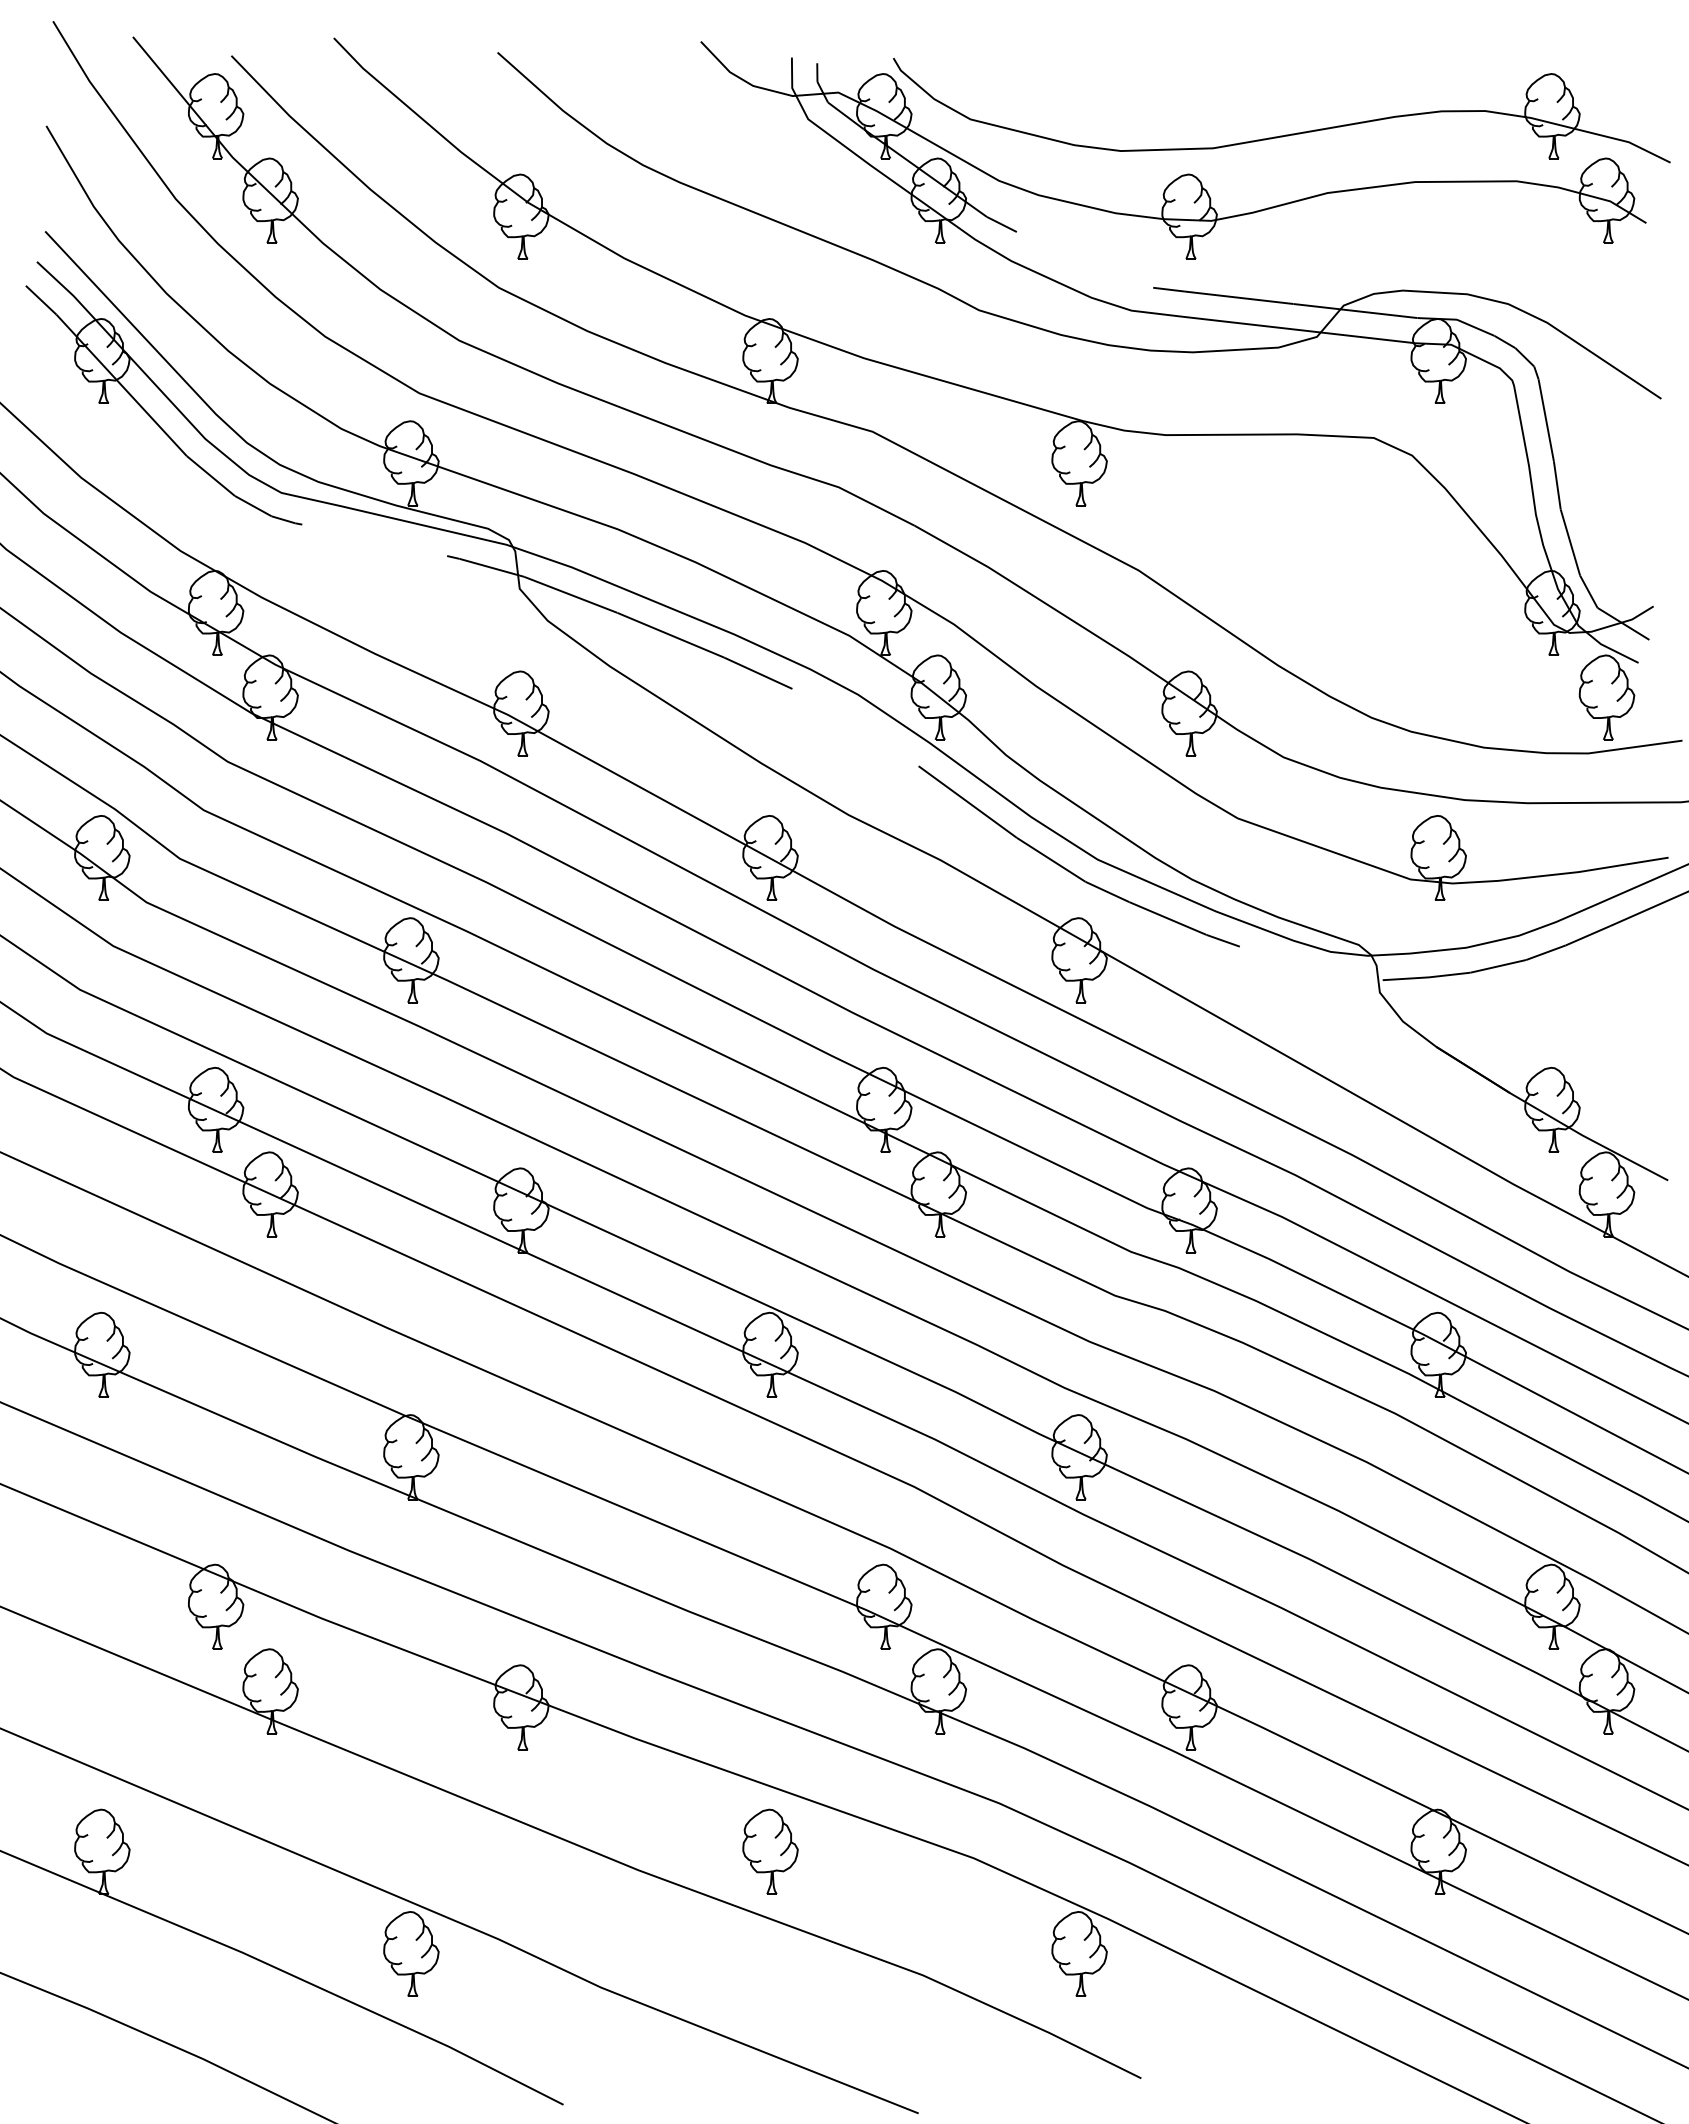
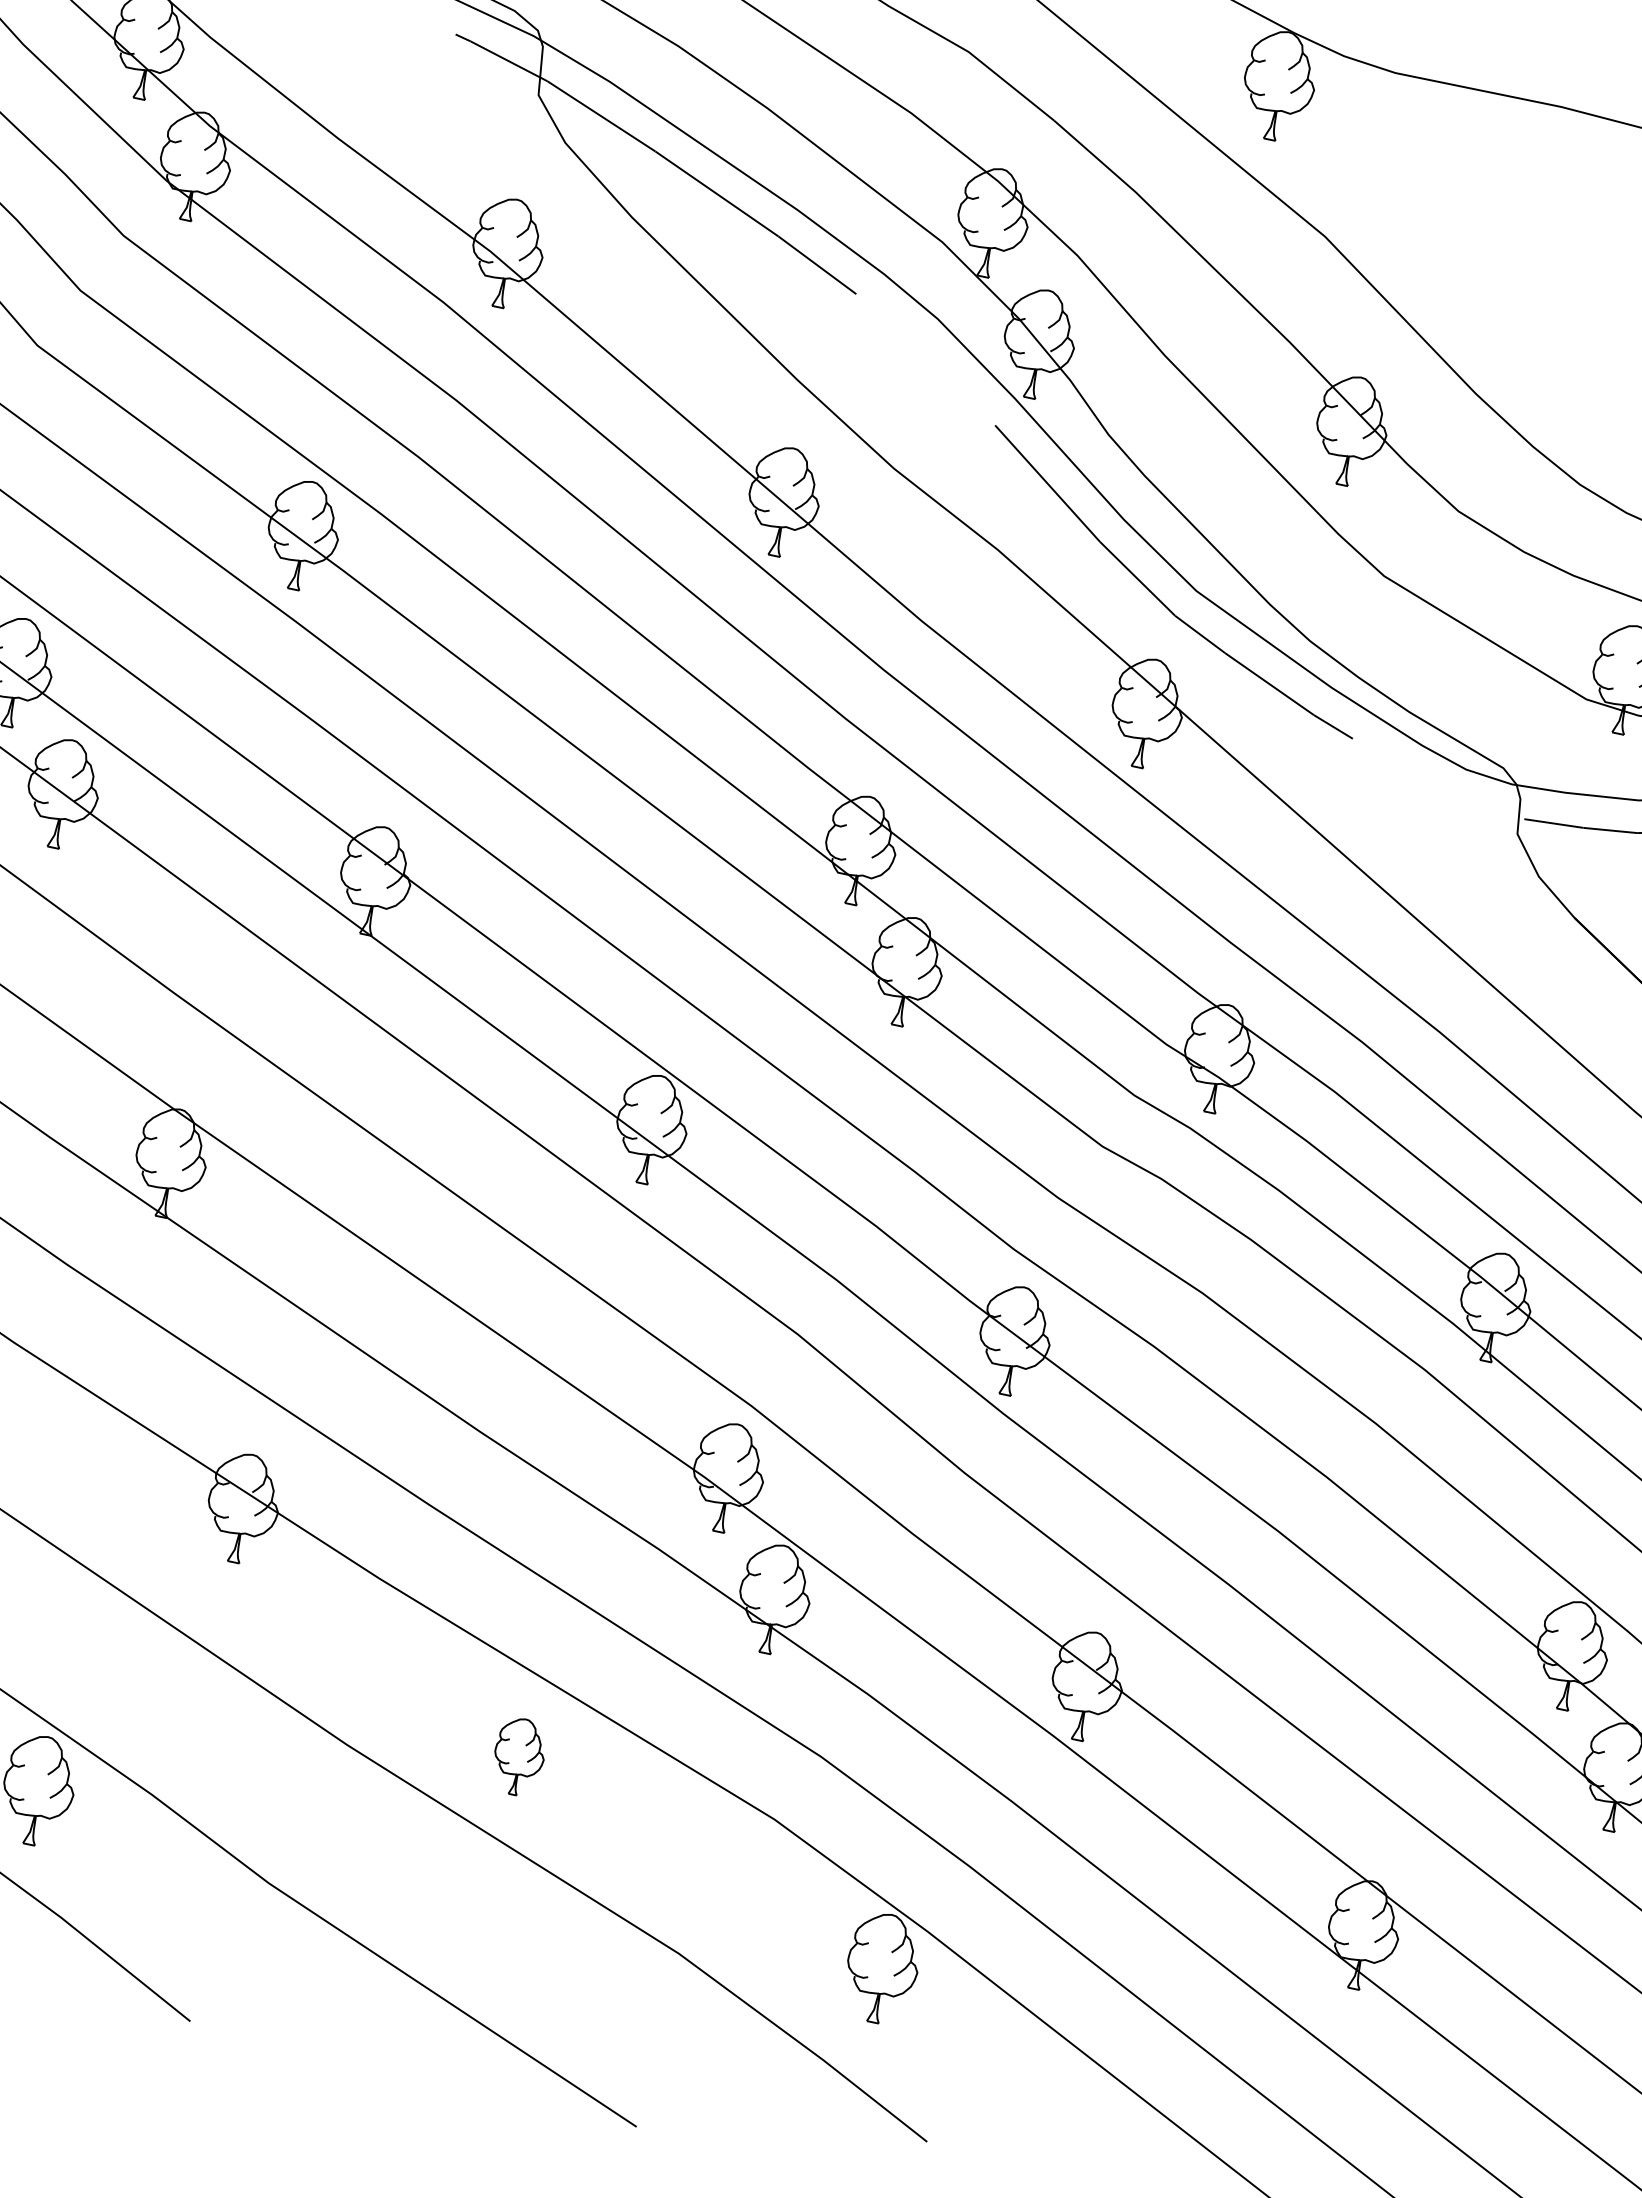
part: (770, 1851) -> (519, 1756), size x0.7

